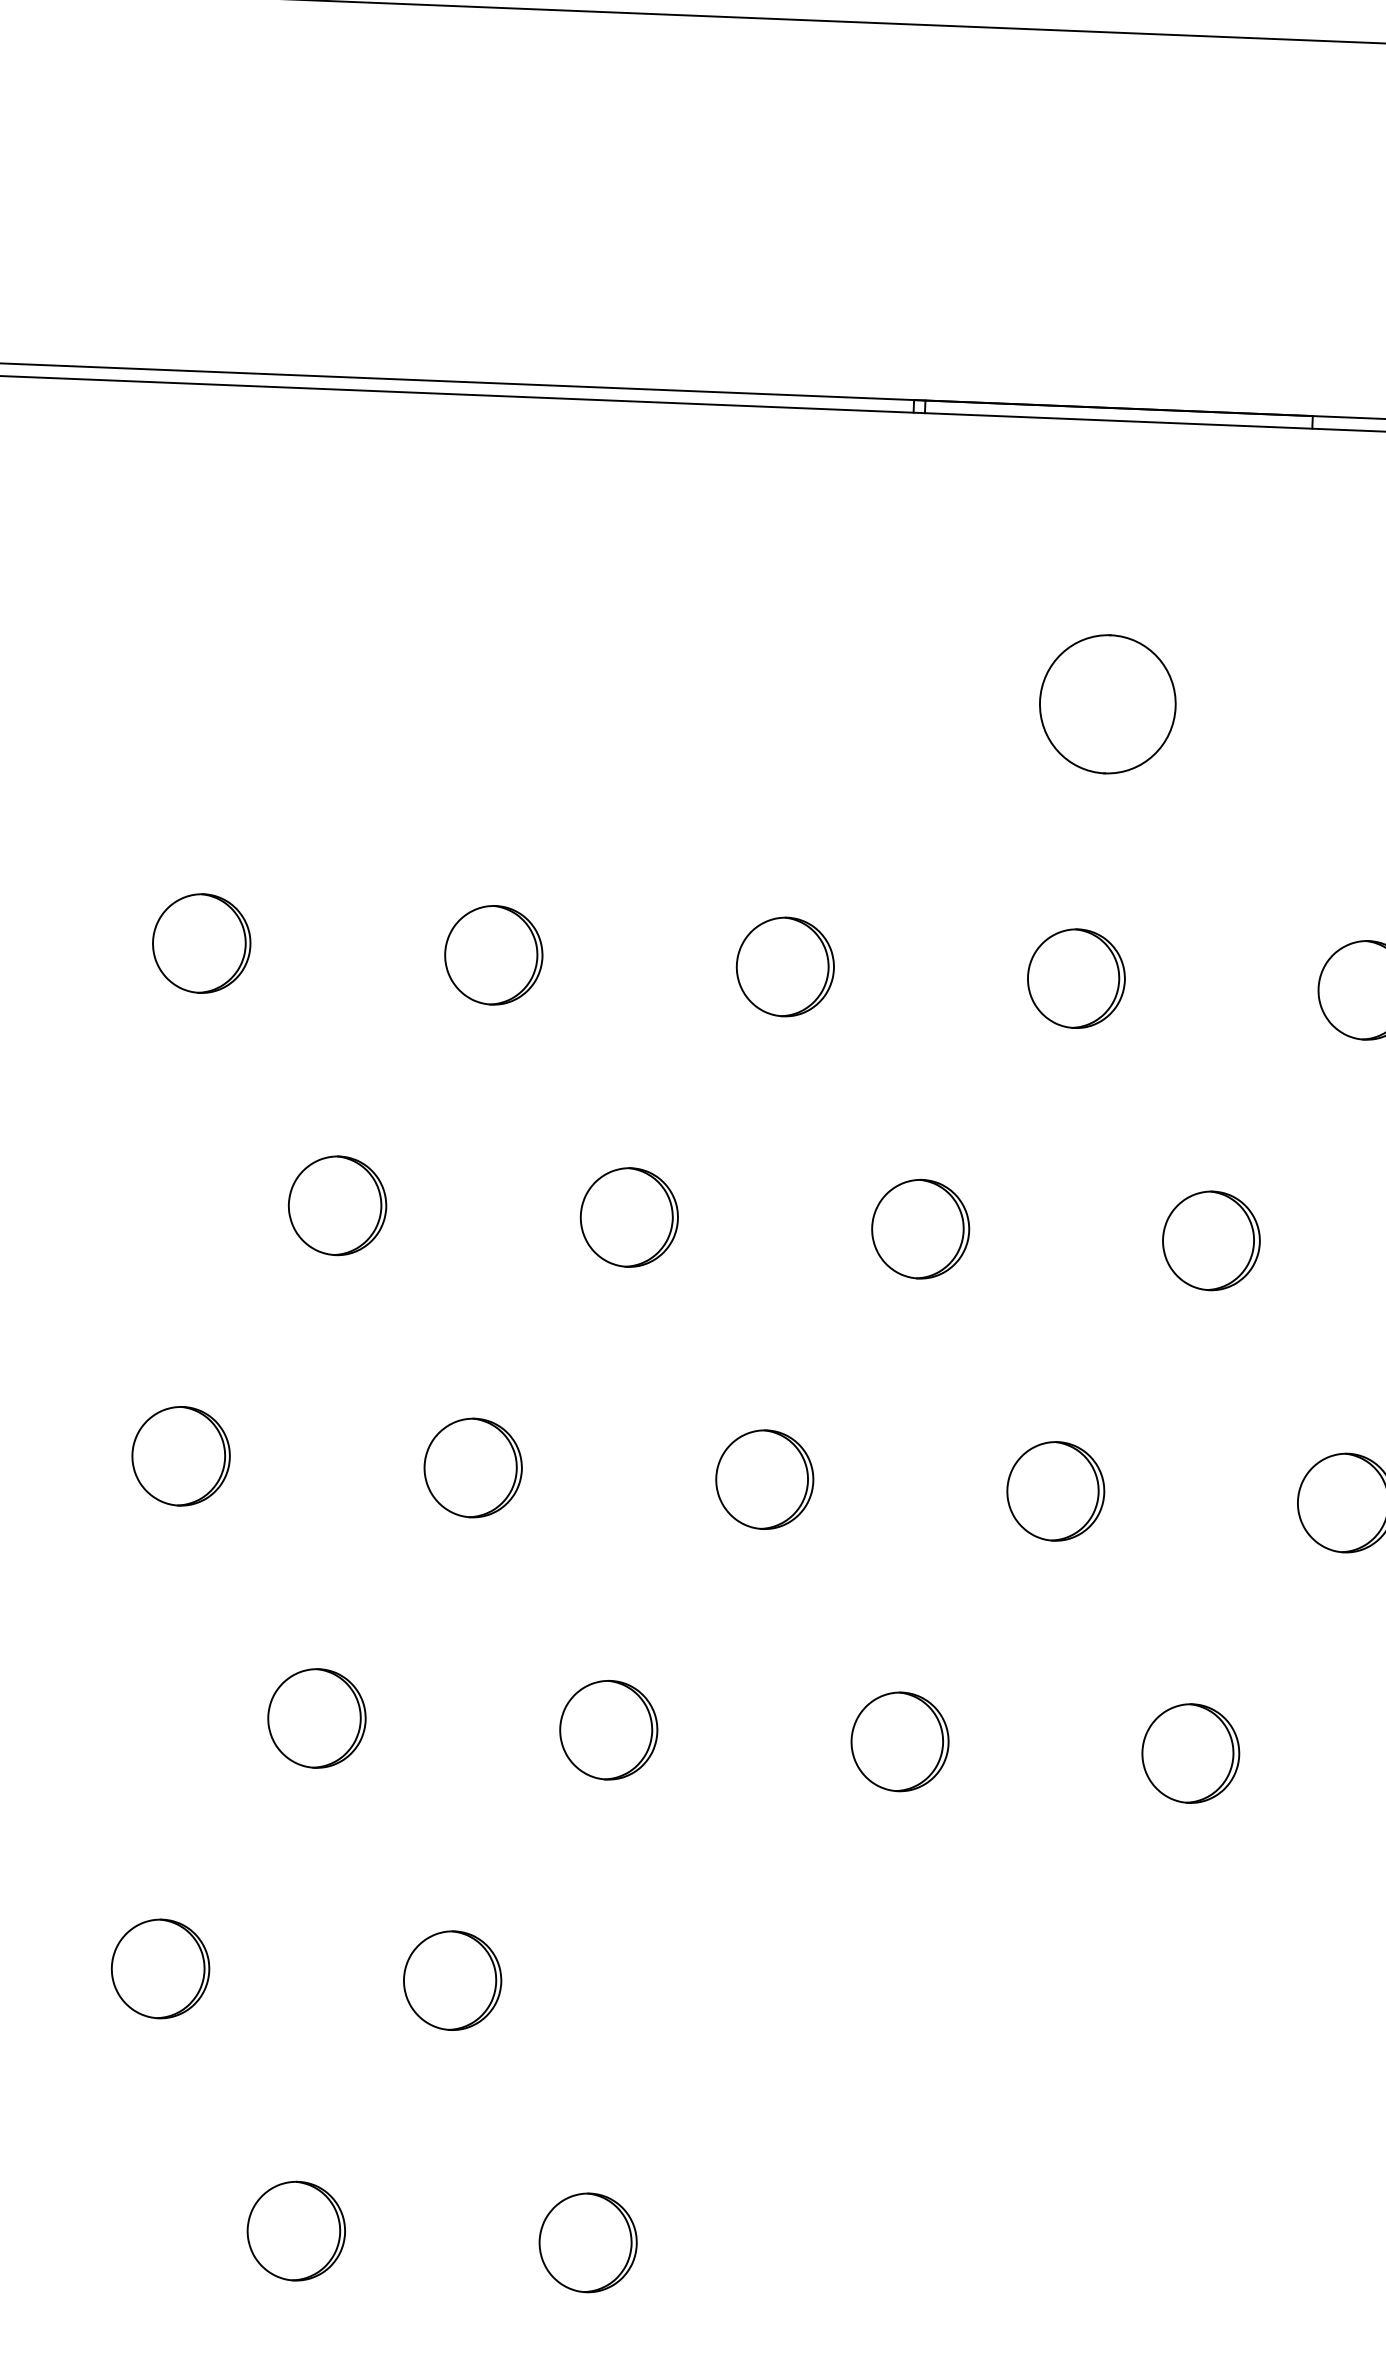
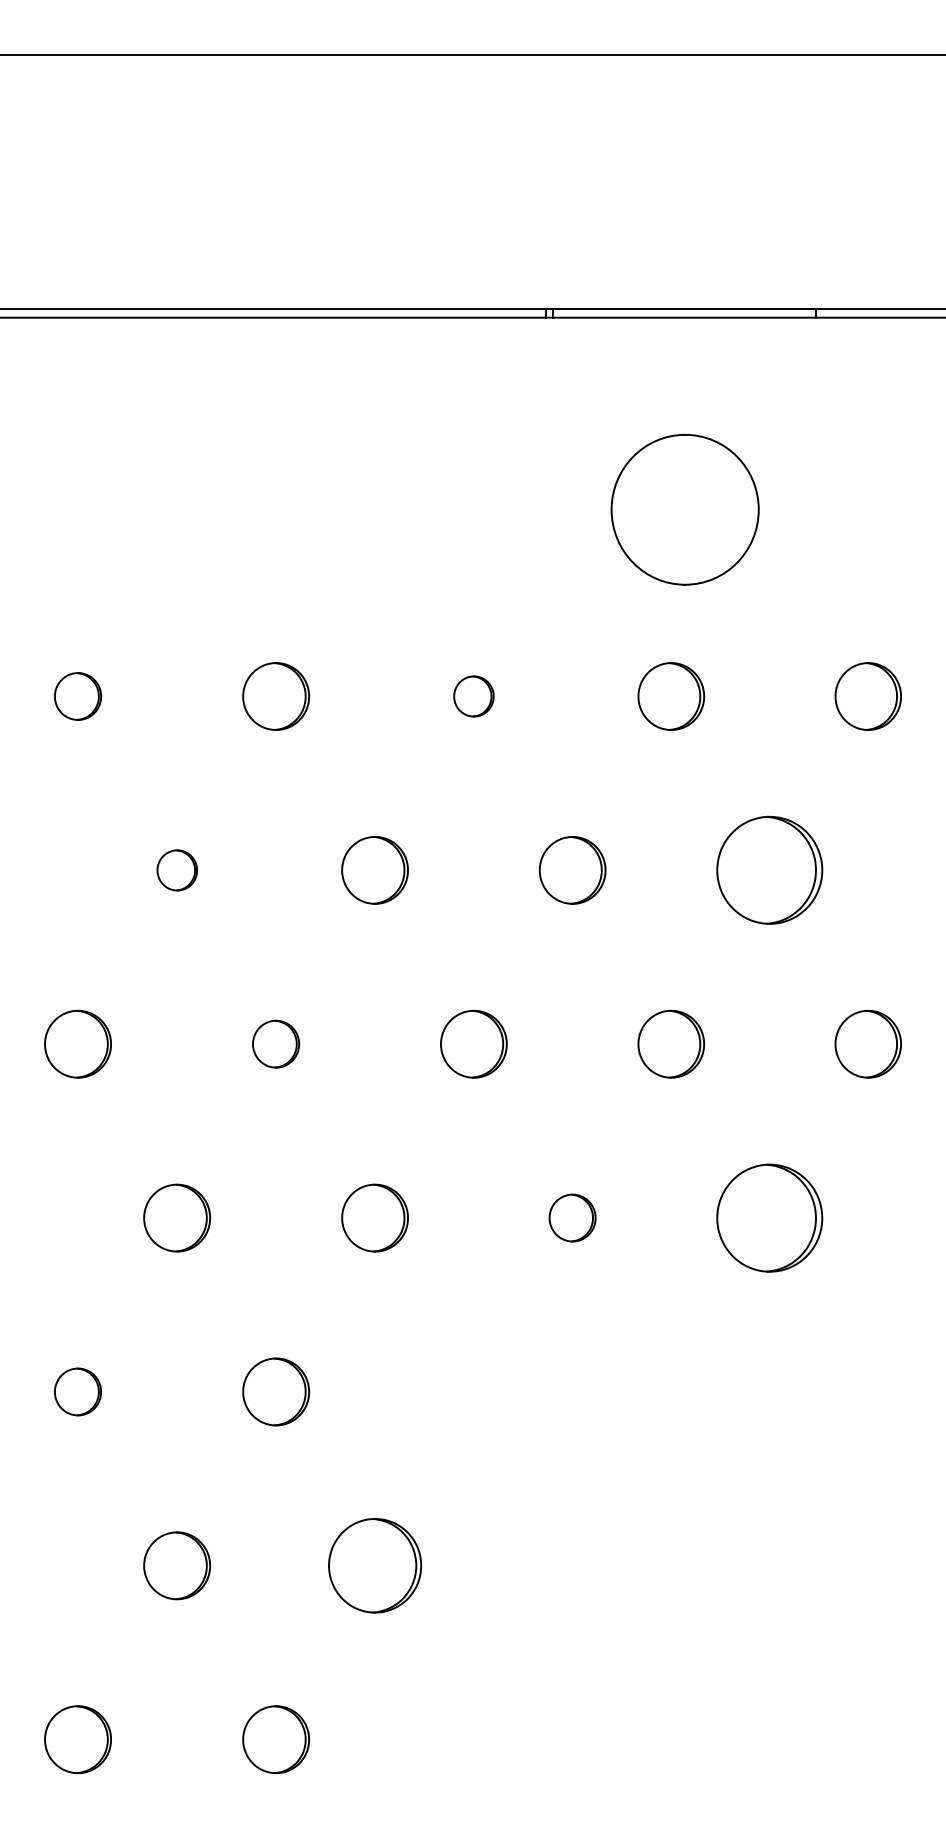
part: (1106, 703) -> (684, 509), size x1.6
part: (200, 943) -> (77, 696), size x0.7
part: (784, 966) -> (473, 696), size x0.6
part: (338, 1205) -> (177, 870), size x0.6
part: (1210, 1241) -> (769, 870), size x1.6
part: (472, 1466) -> (275, 1043), size x0.7
part: (899, 1740) -> (572, 1217), size x0.7
part: (1190, 1752) -> (769, 1217), size x1.6
part: (159, 1968) -> (77, 1391), size x0.7
part: (587, 2242) -> (374, 1565), size x1.4

